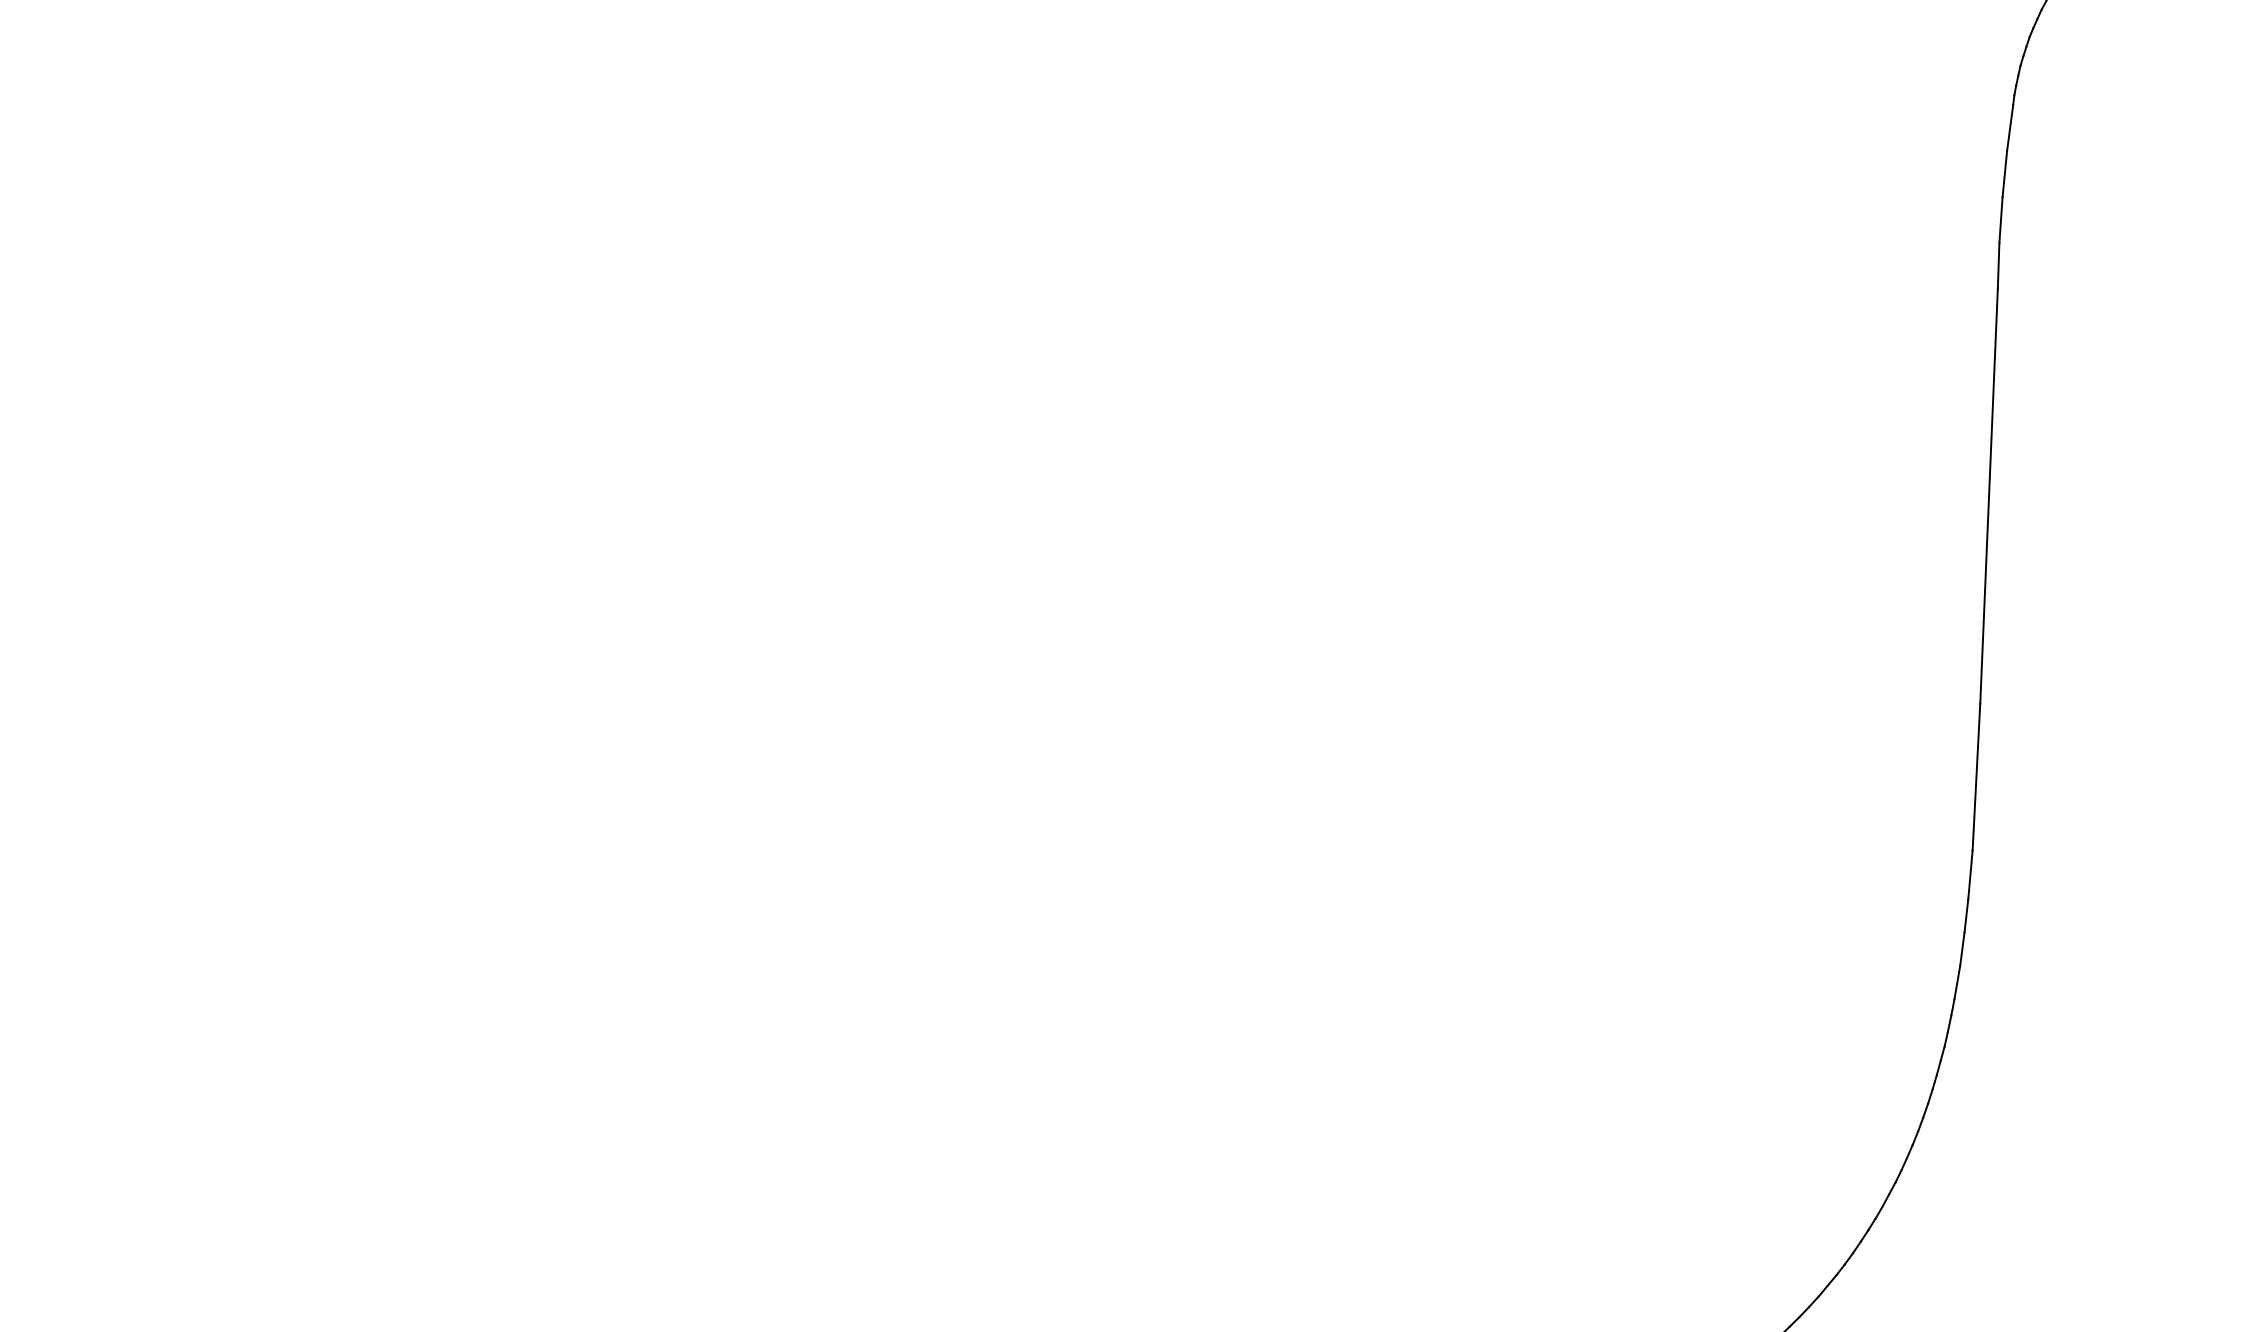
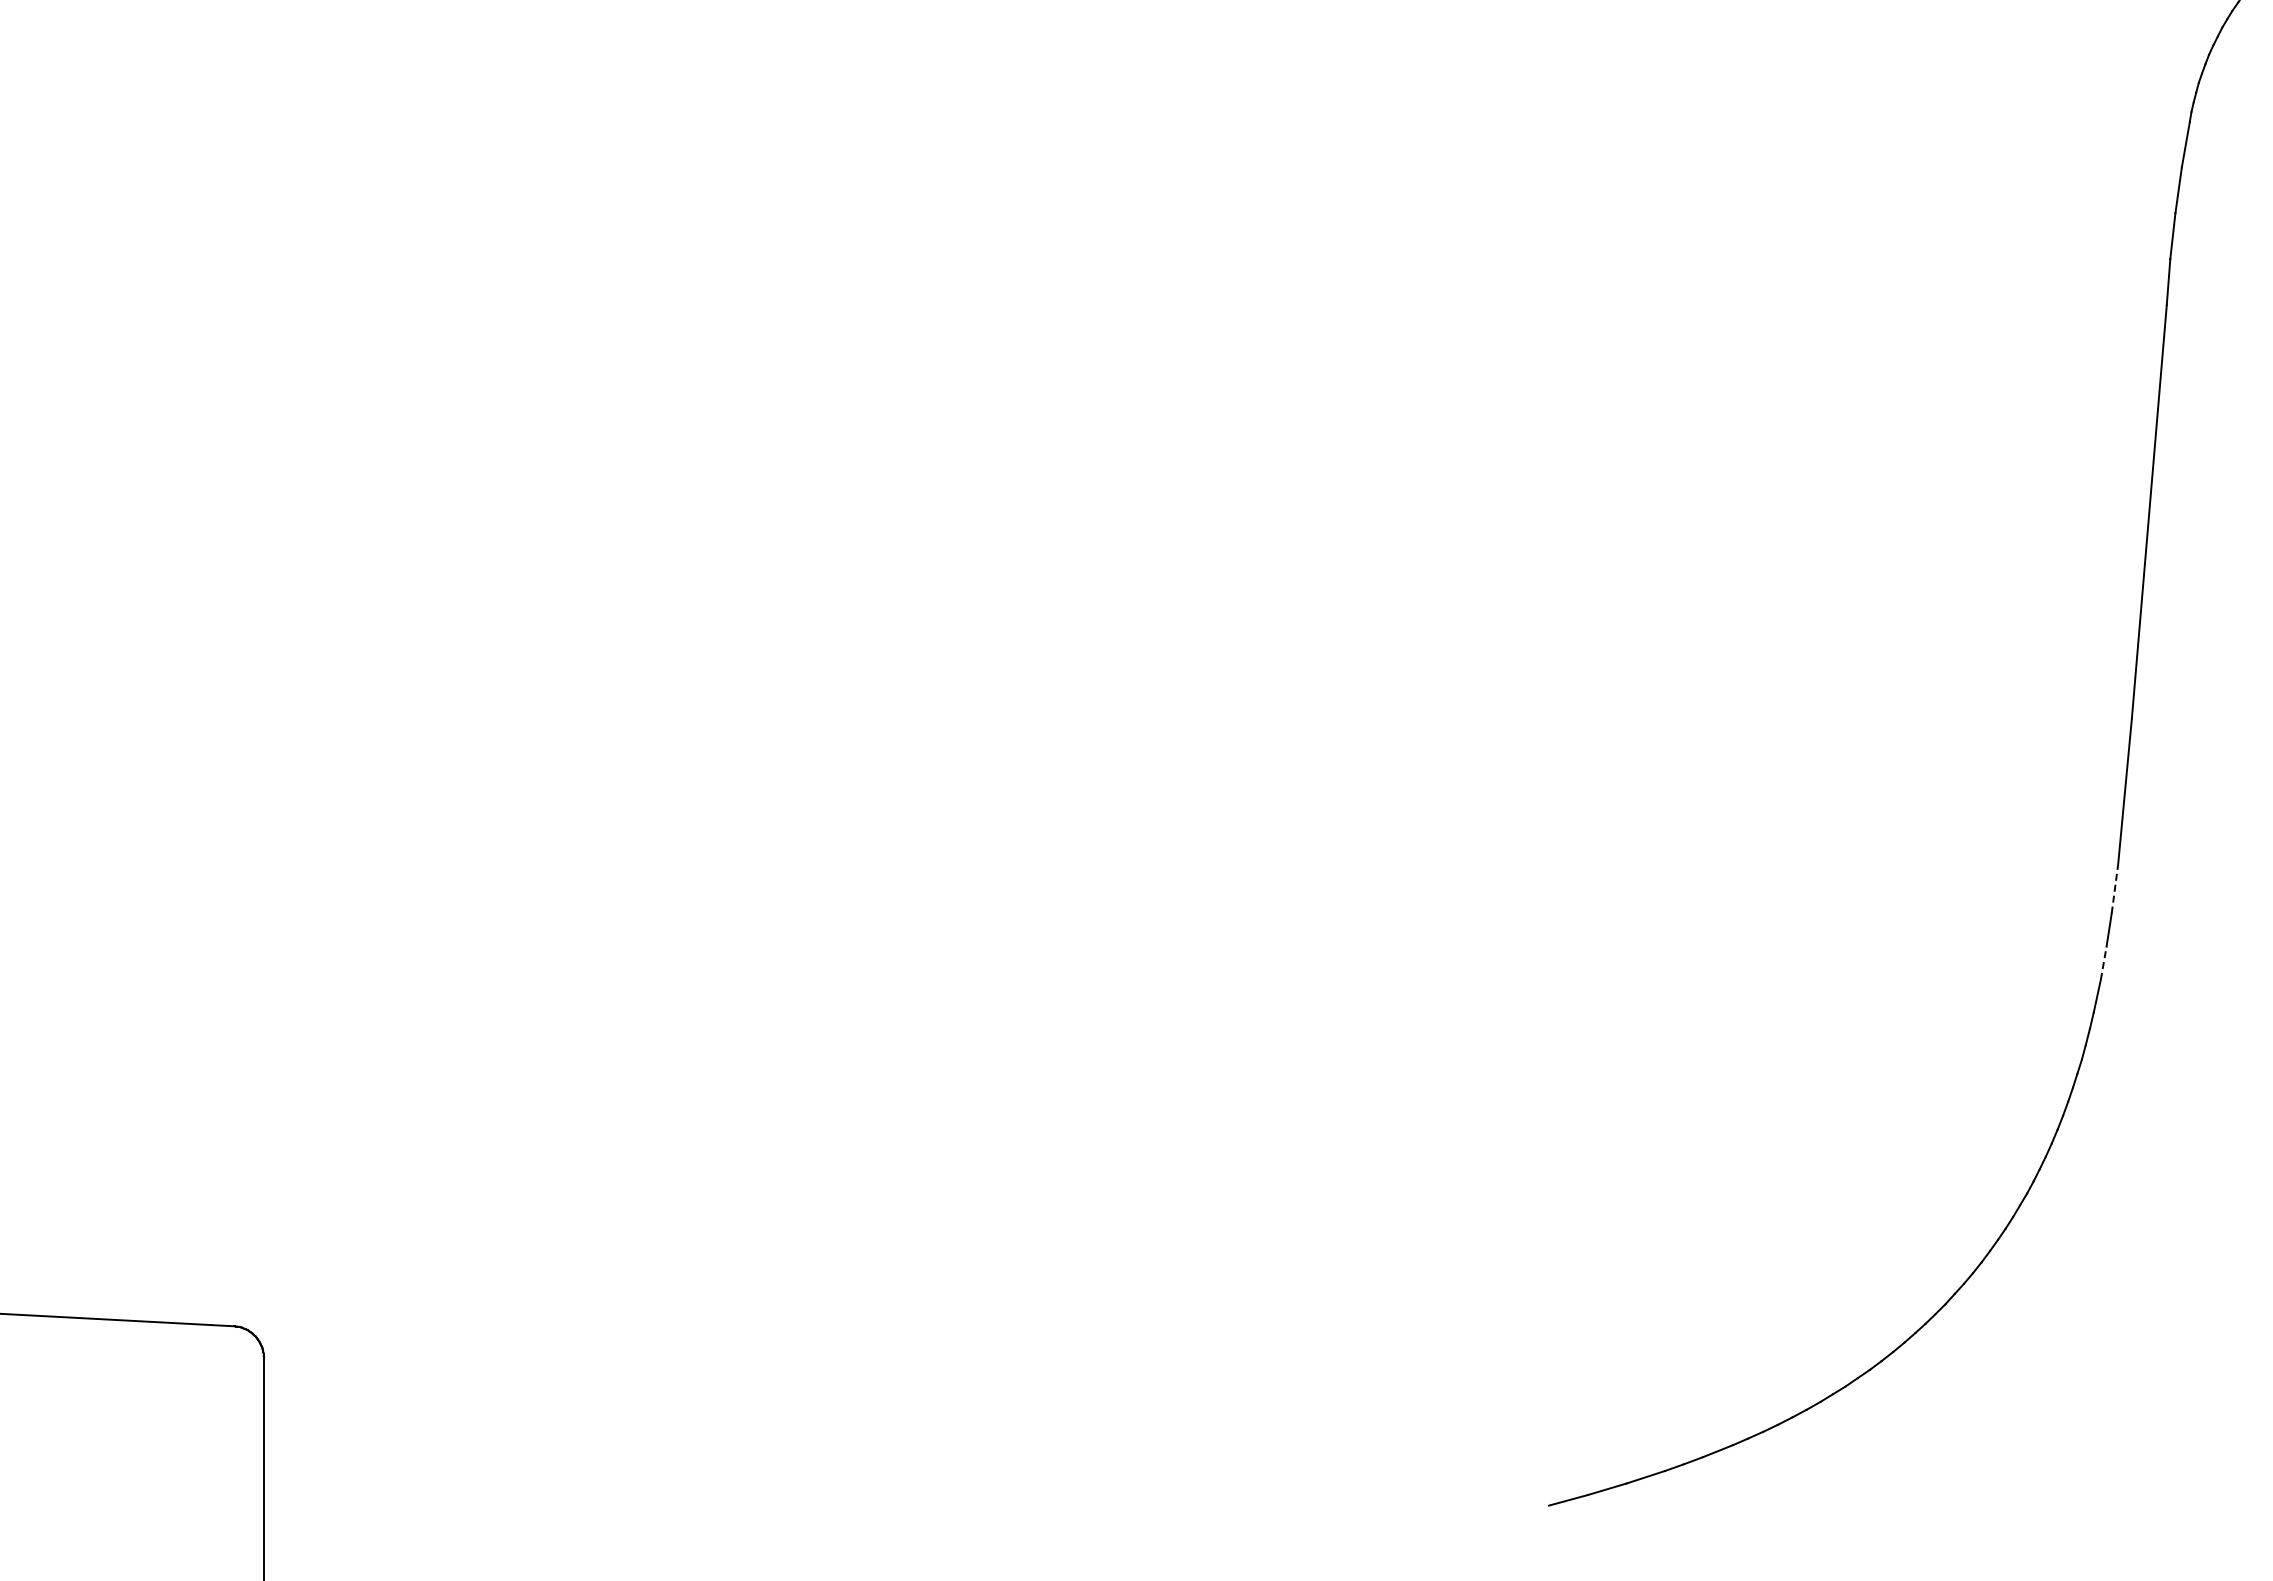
line: (1970, 875) -> (2114, 889), solid -> dashed
line: (1962, 949) -> (2103, 963), solid -> dashed

